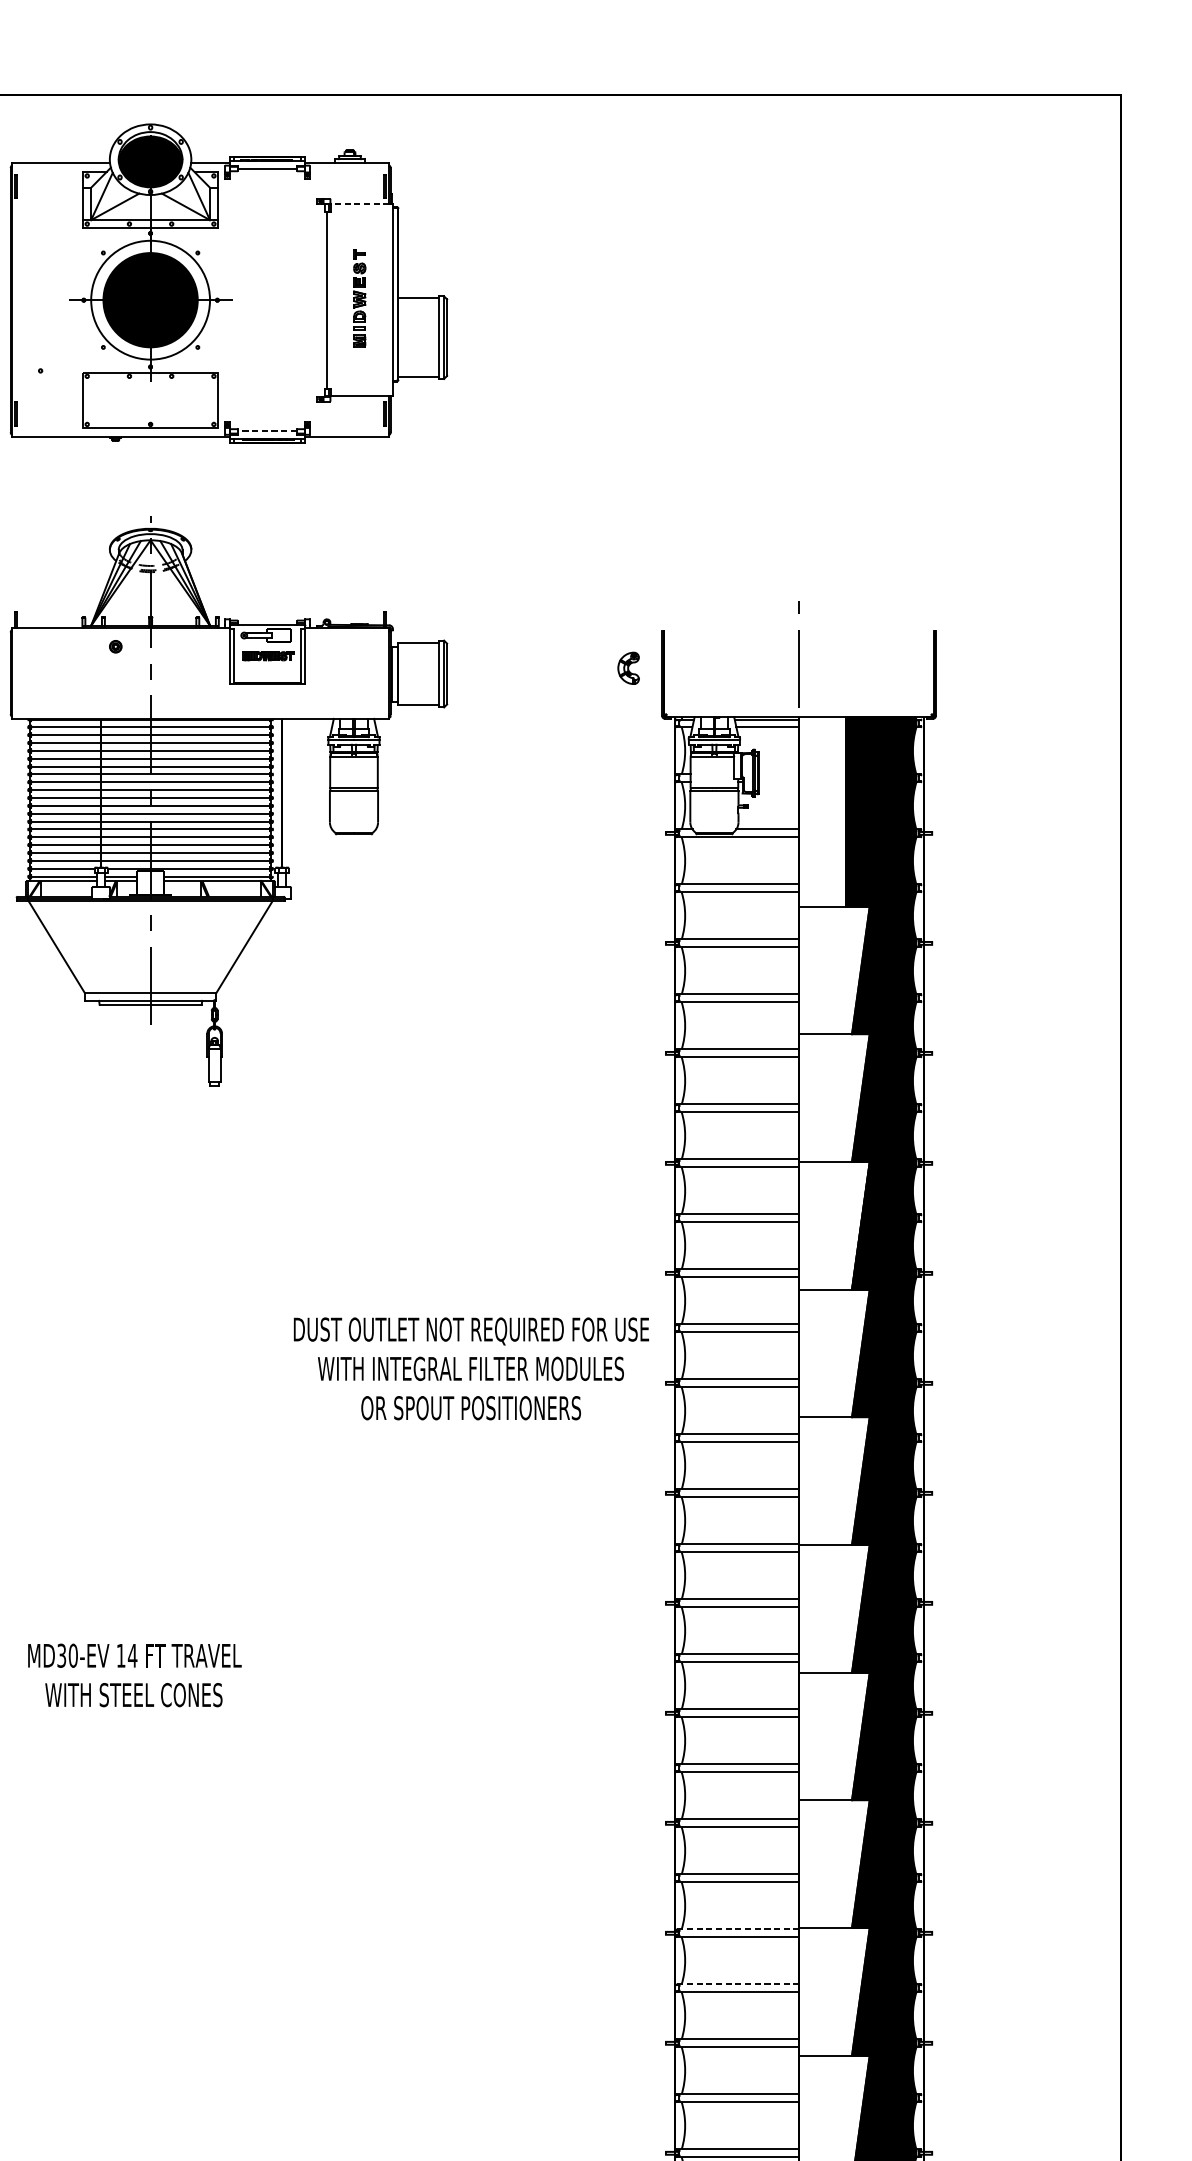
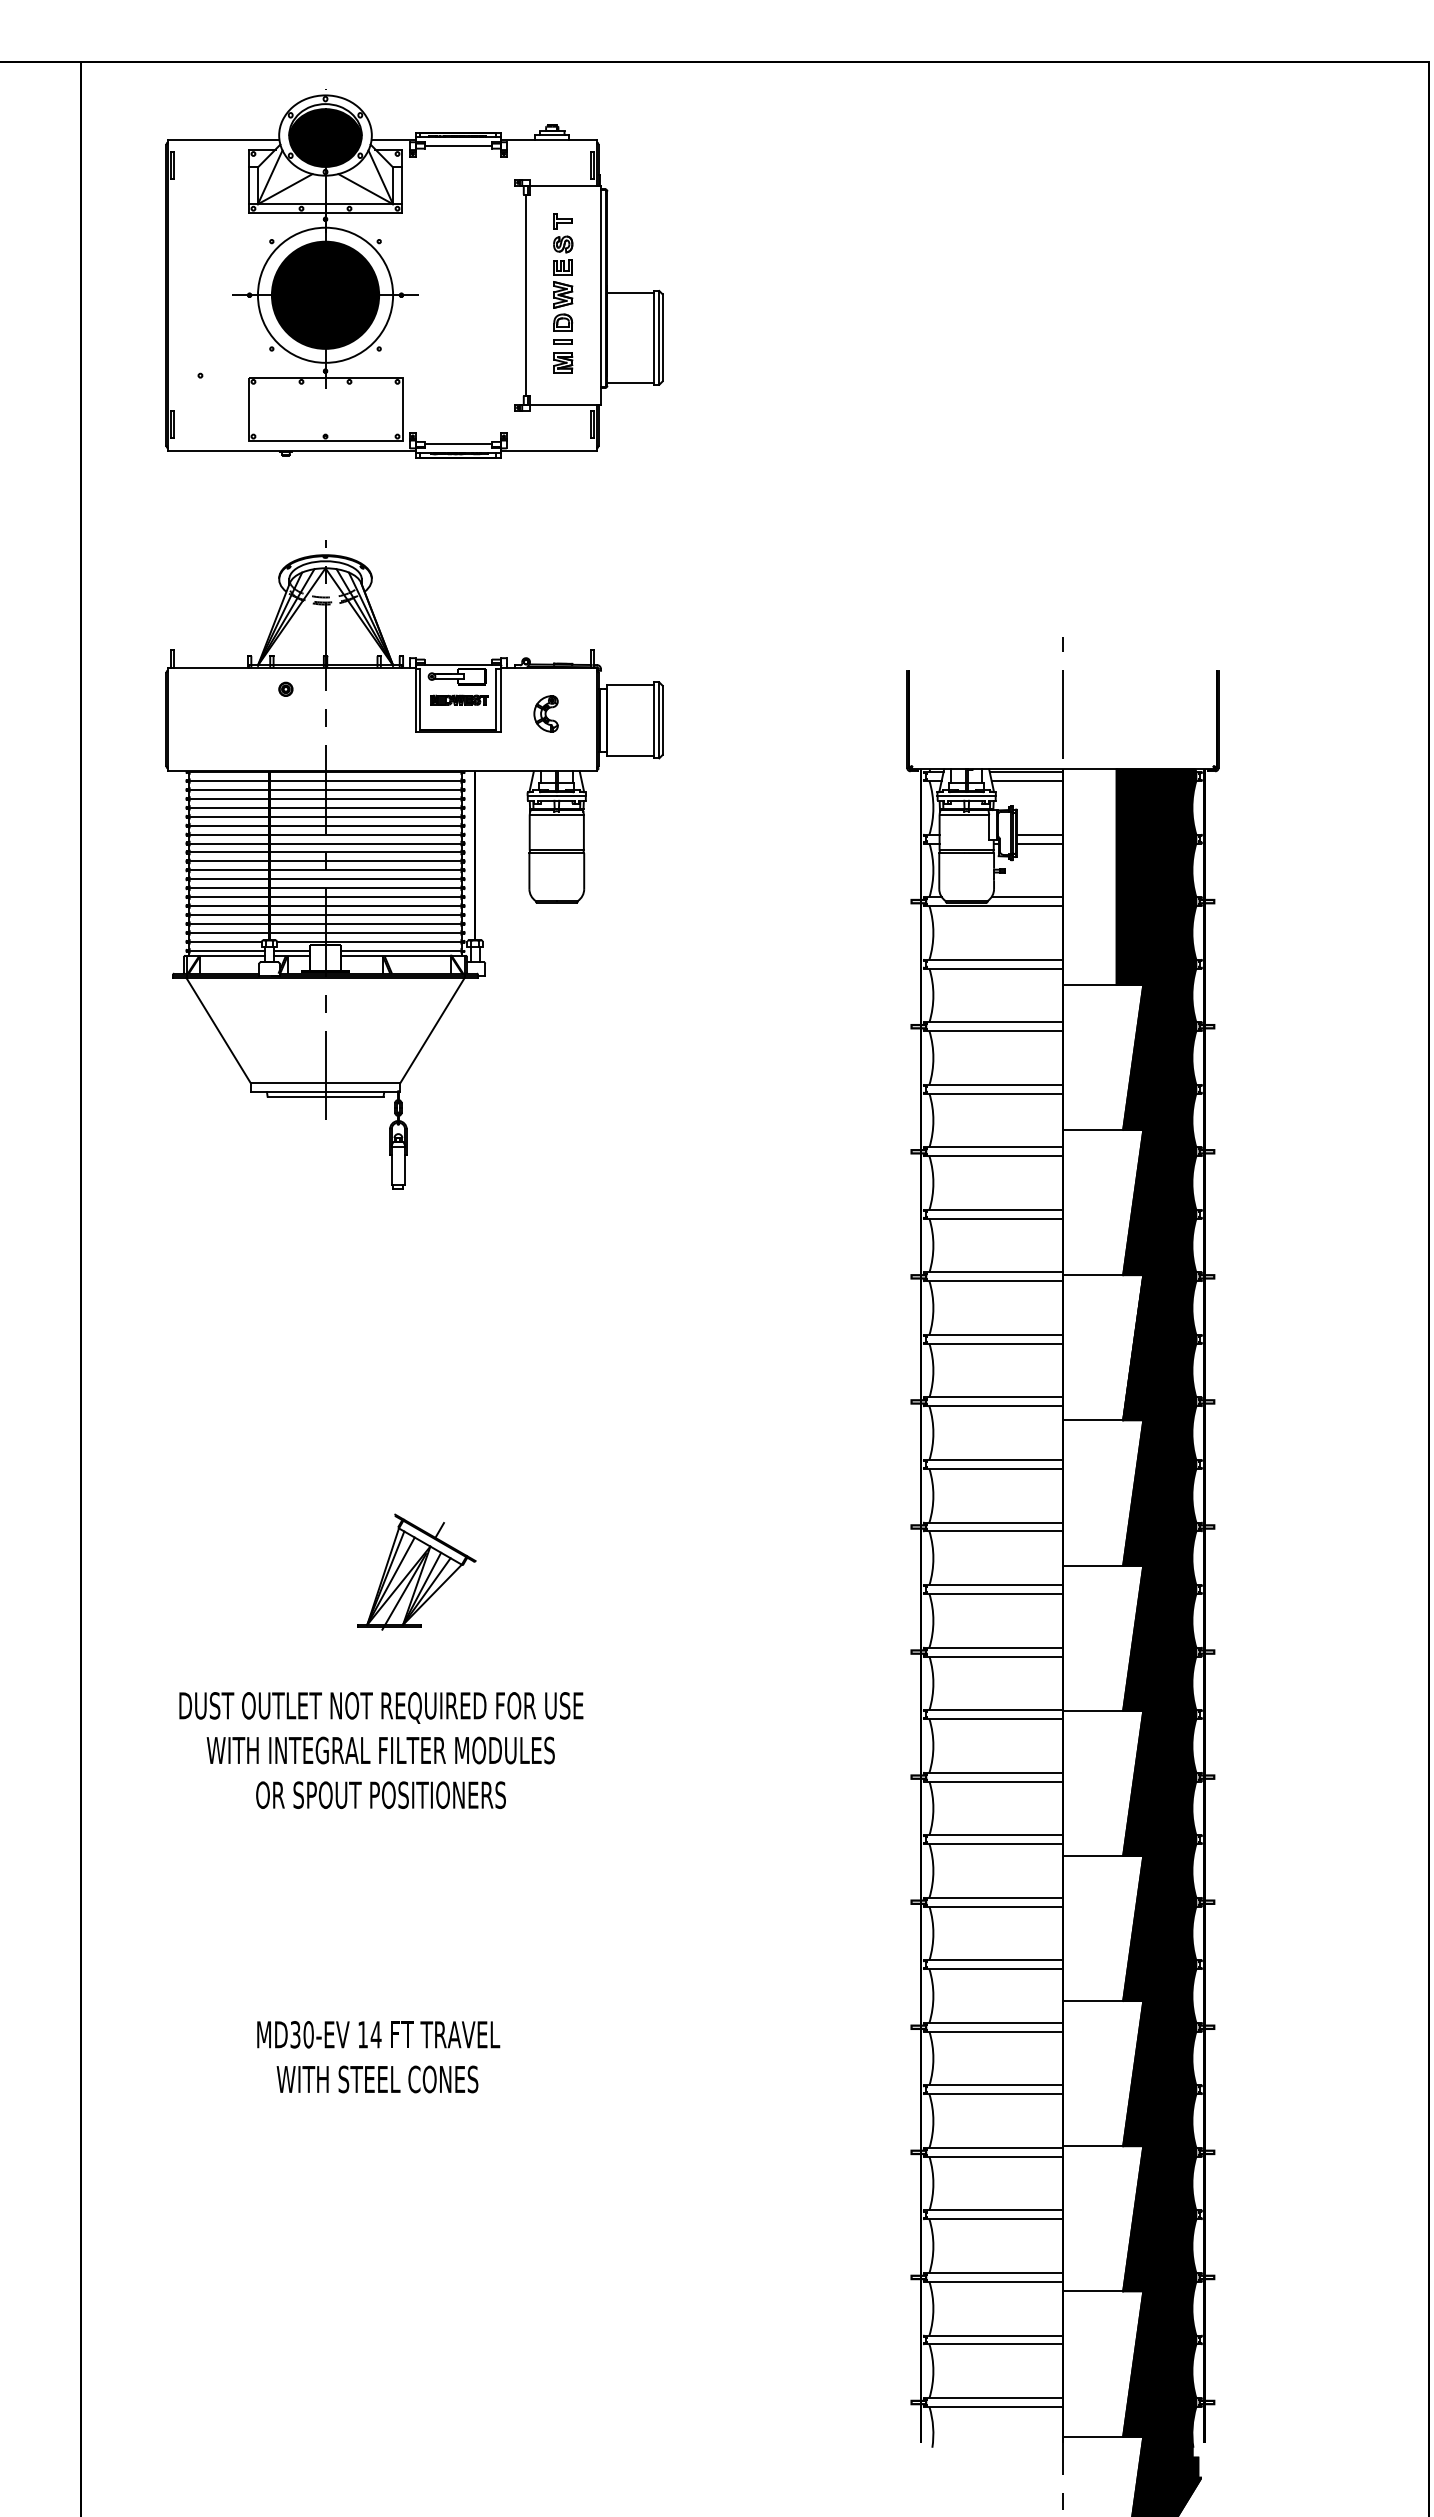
line: (359, 203) -> (563, 185), dashed -> solid
part: (359, 298) -> (563, 293), size x1.43
line: (267, 431) -> (458, 444), dashed -> solid
part: (628, 667) -> (545, 713), moved
line: (778, 774) -> (1039, 834), added
line: (778, 782) -> (1039, 843), added
text: (471, 1368) -> (381, 1750), moved
part: (230, 1422) -> (416, 1571), added
text: (134, 1675) -> (378, 2057), moved
line: (738, 1929) -> (994, 2147), dashed -> solid
line: (738, 1984) -> (994, 2210), dashed -> solid

